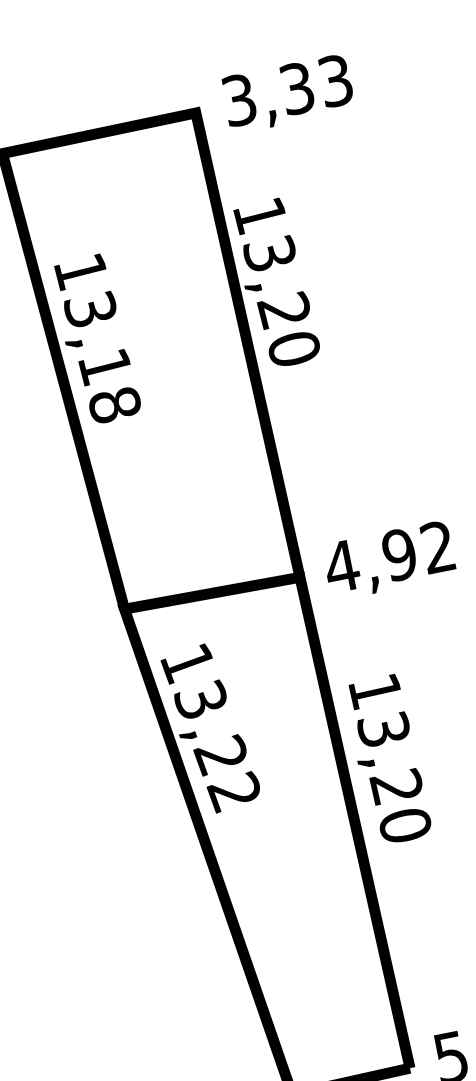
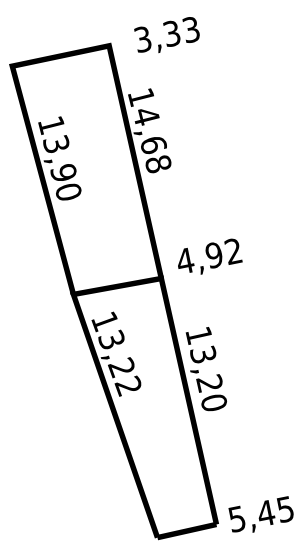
text: (286, 92) -> (166, 35), moved
text: (282, 301) -> (152, 140), 13,20 -> 14,68
text: (108, 385) -> (65, 182), 13,18 -> 13,90
text: (392, 557) -> (210, 256), moved

